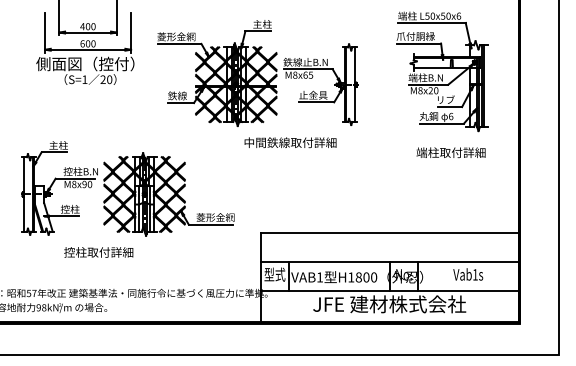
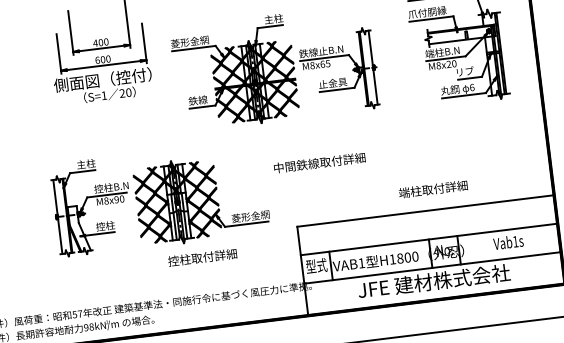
text: (290, 142) -> (319, 162), moved
text: (450, 152) -> (432, 189), moved
text: (98, 252) -> (202, 257), moved

